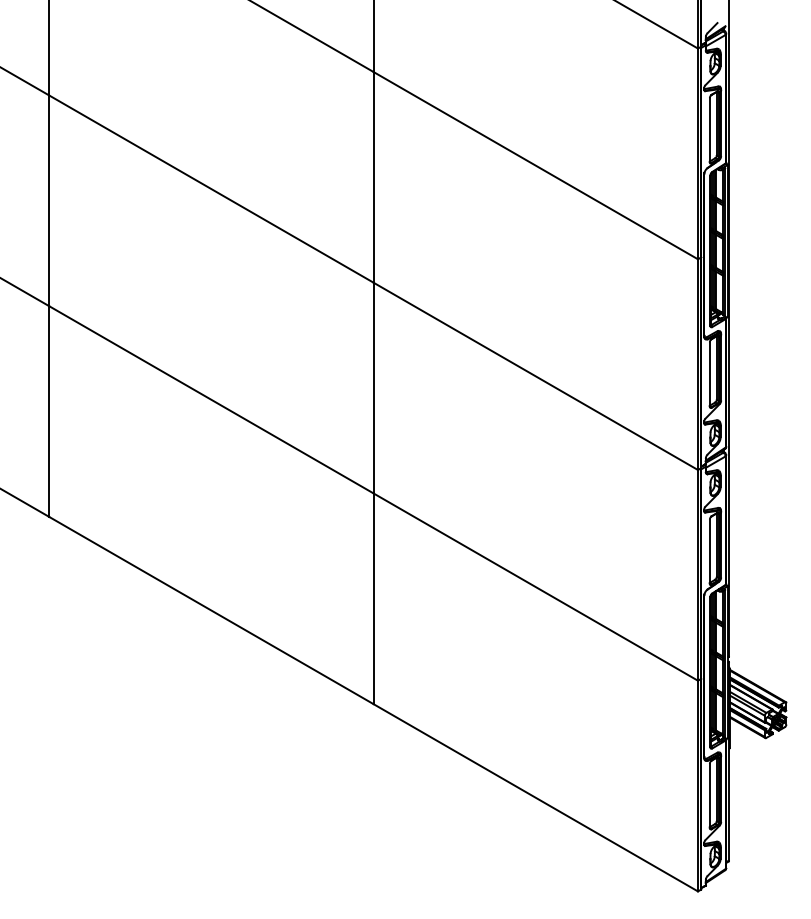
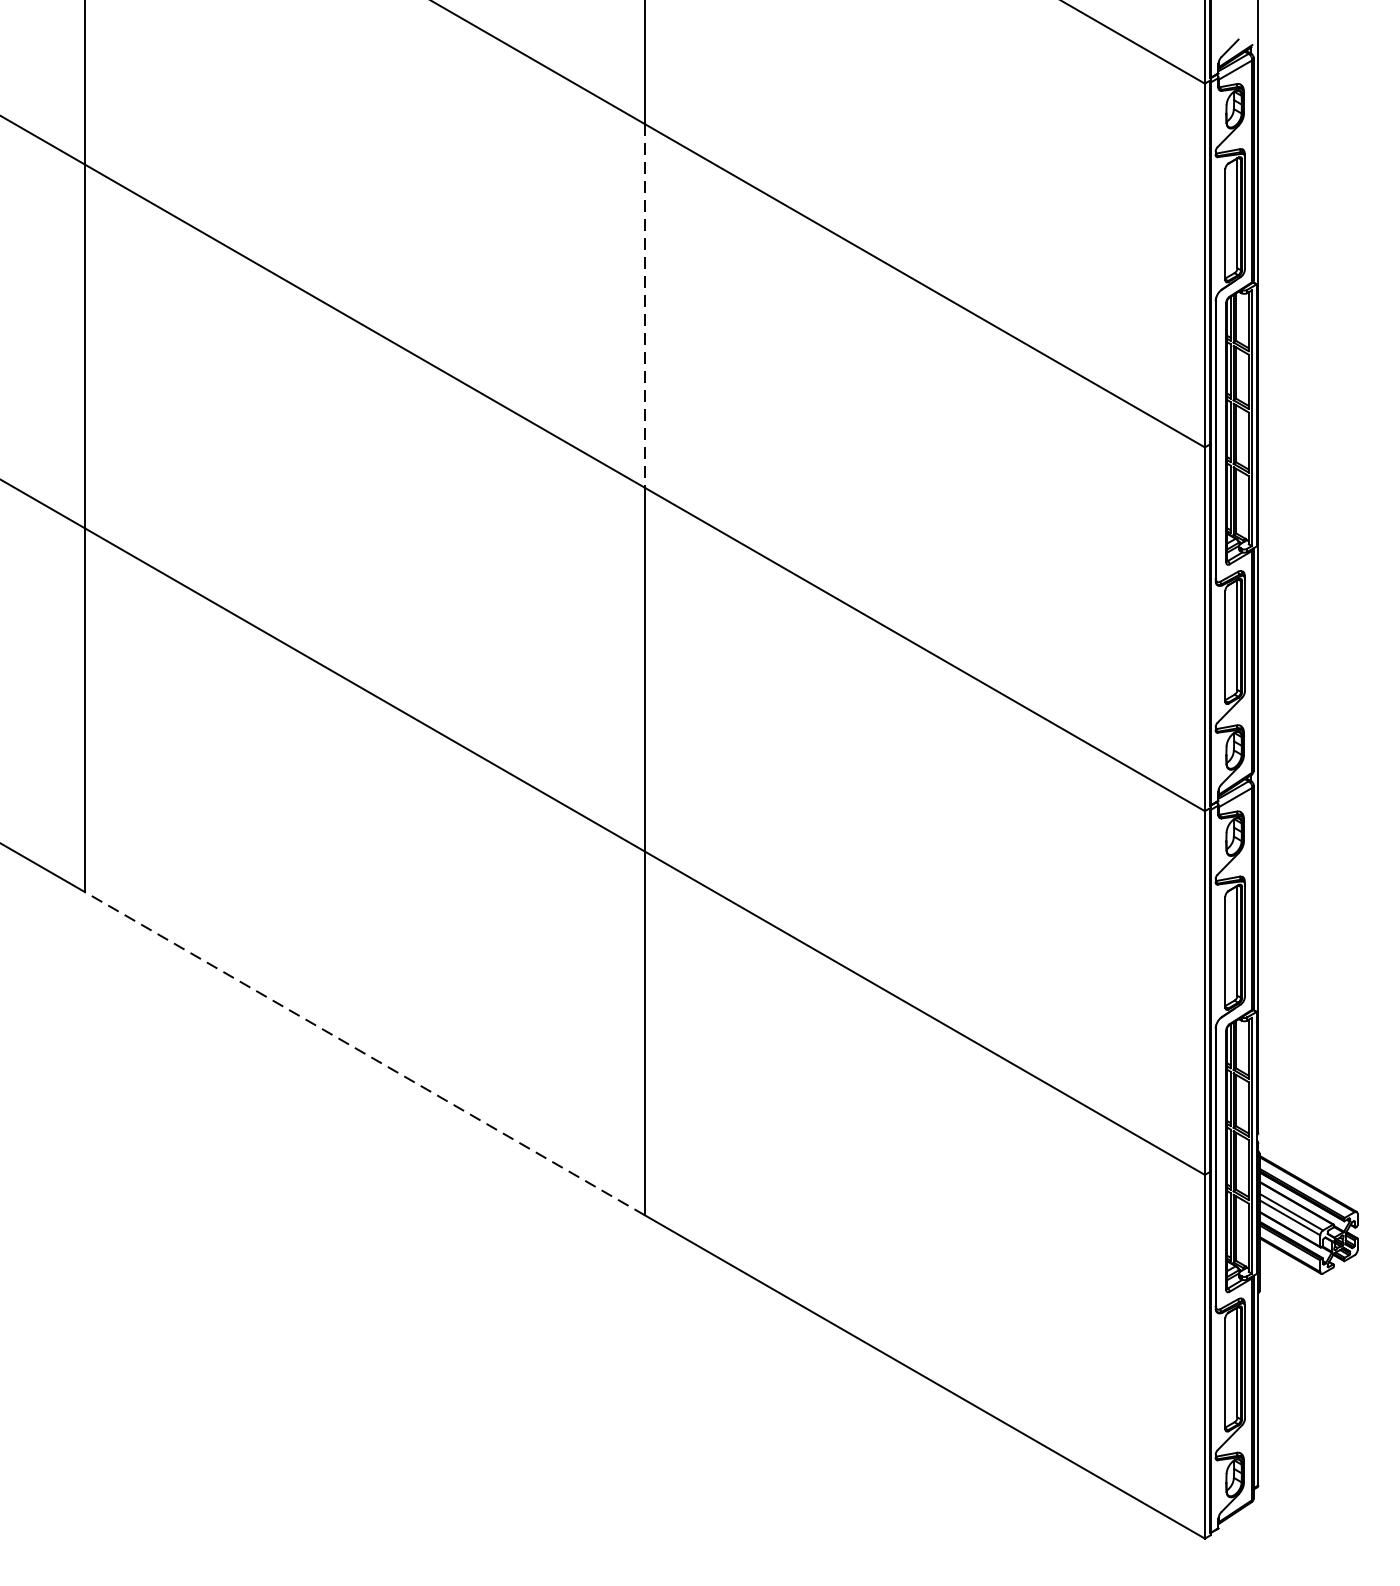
line: (373, 177) -> (644, 306), solid -> dashed
line: (210, 610) -> (363, 1053), solid -> dashed

